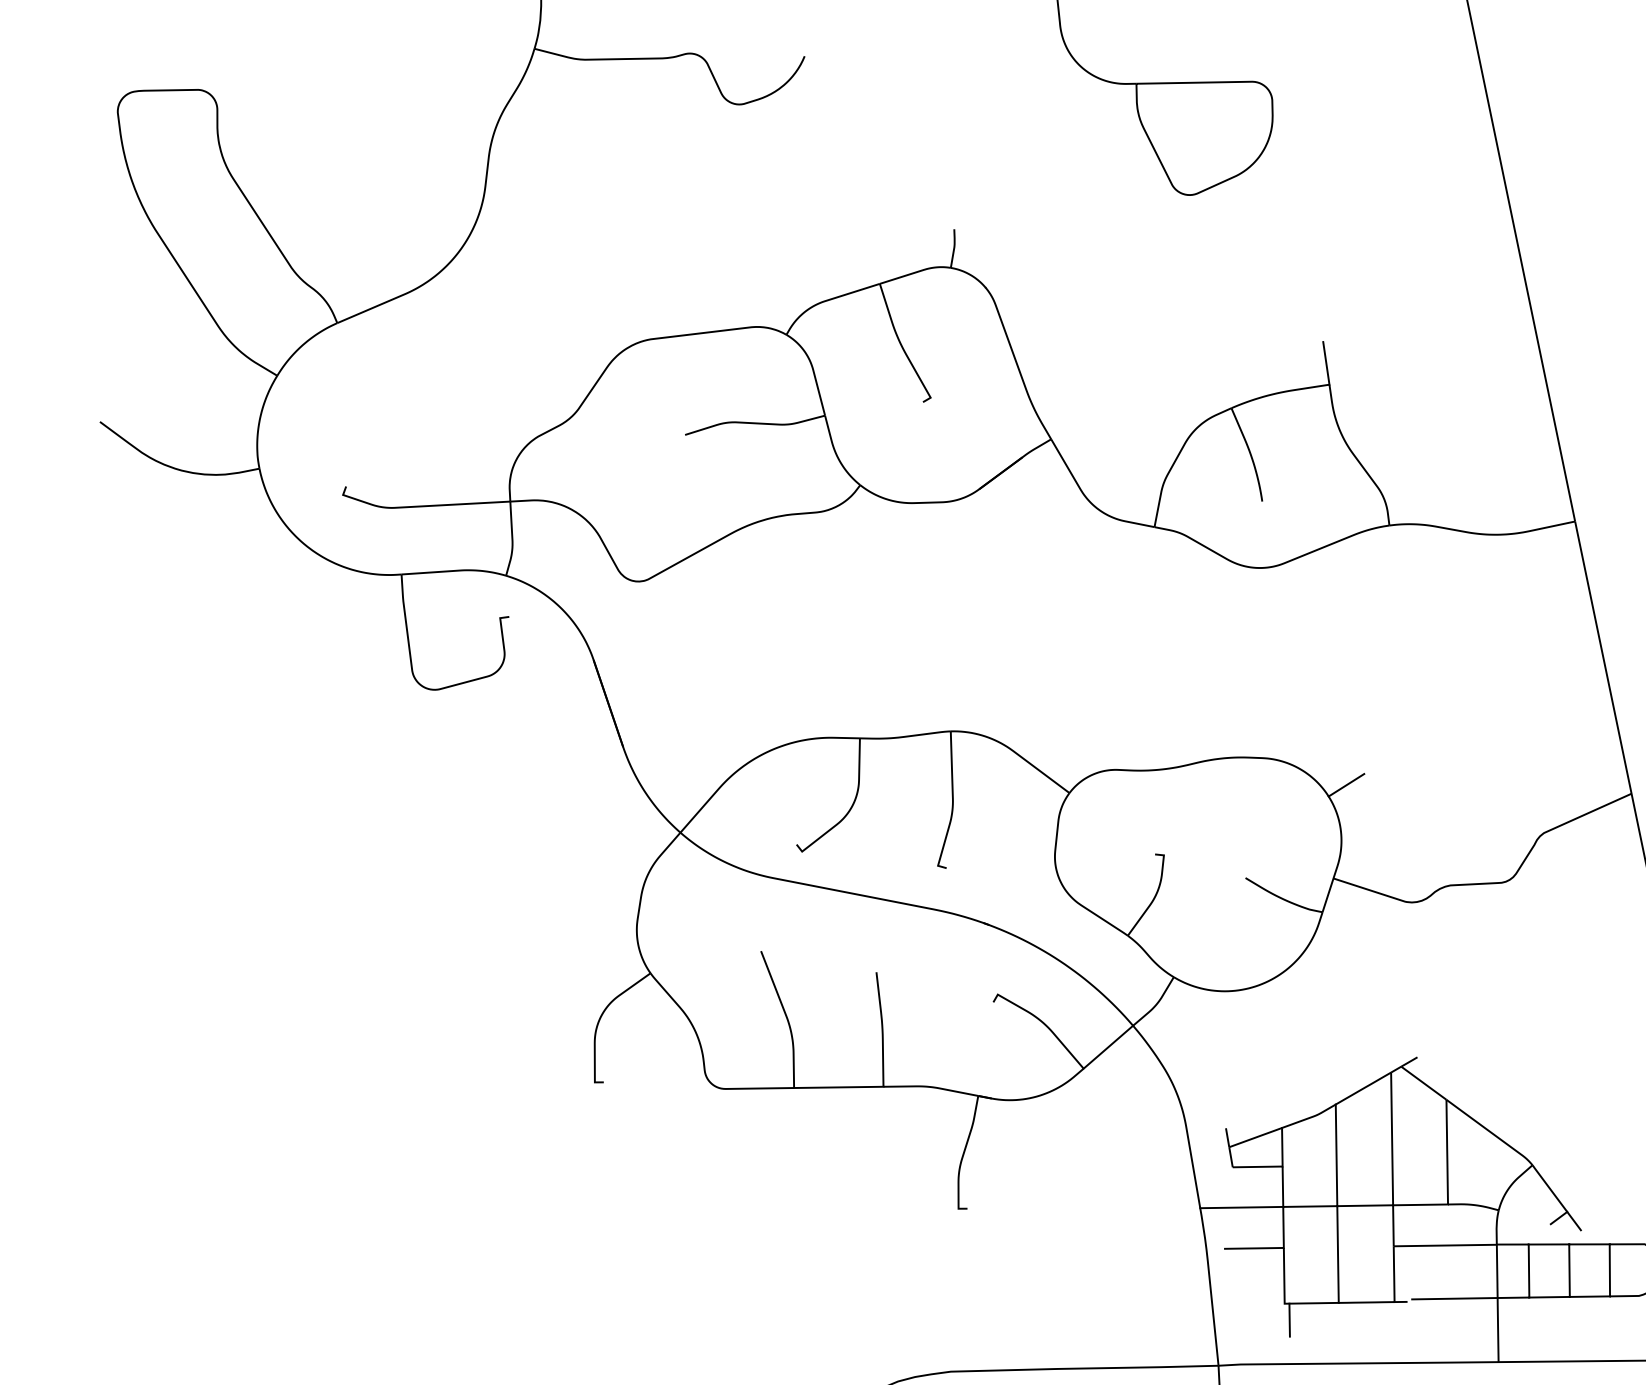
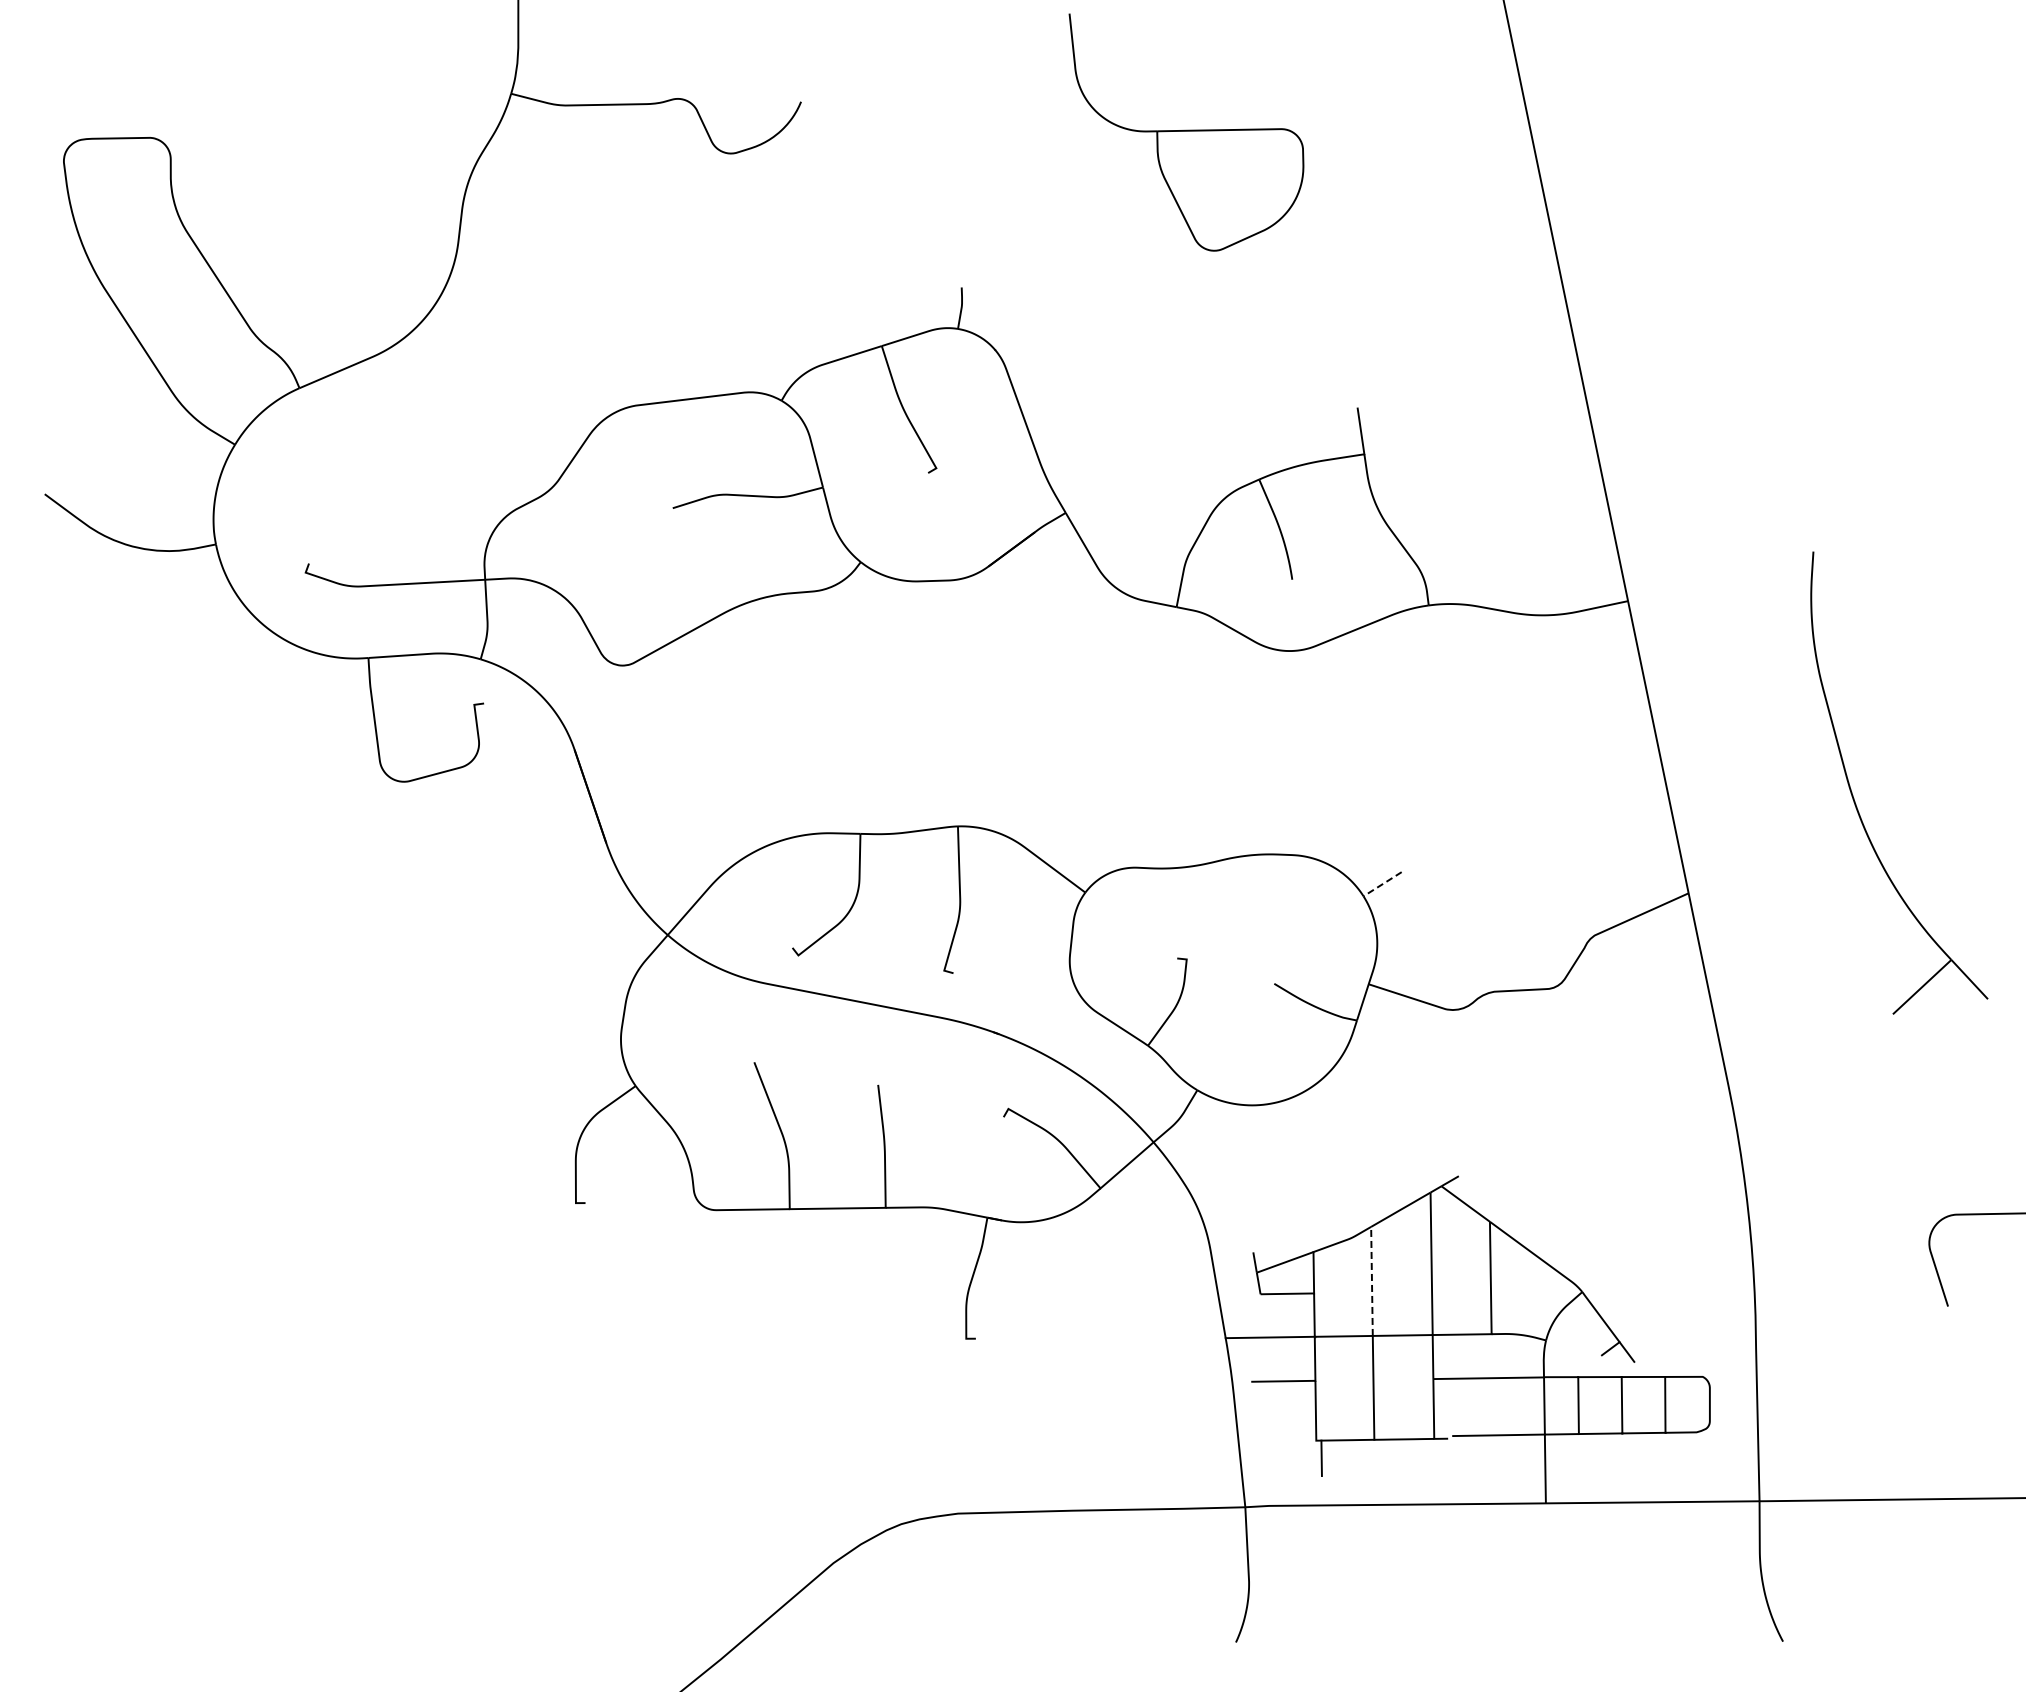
line: (1346, 785) -> (1382, 884), solid -> dashed
line: (1336, 1155) -> (1371, 1281), solid -> dashed

